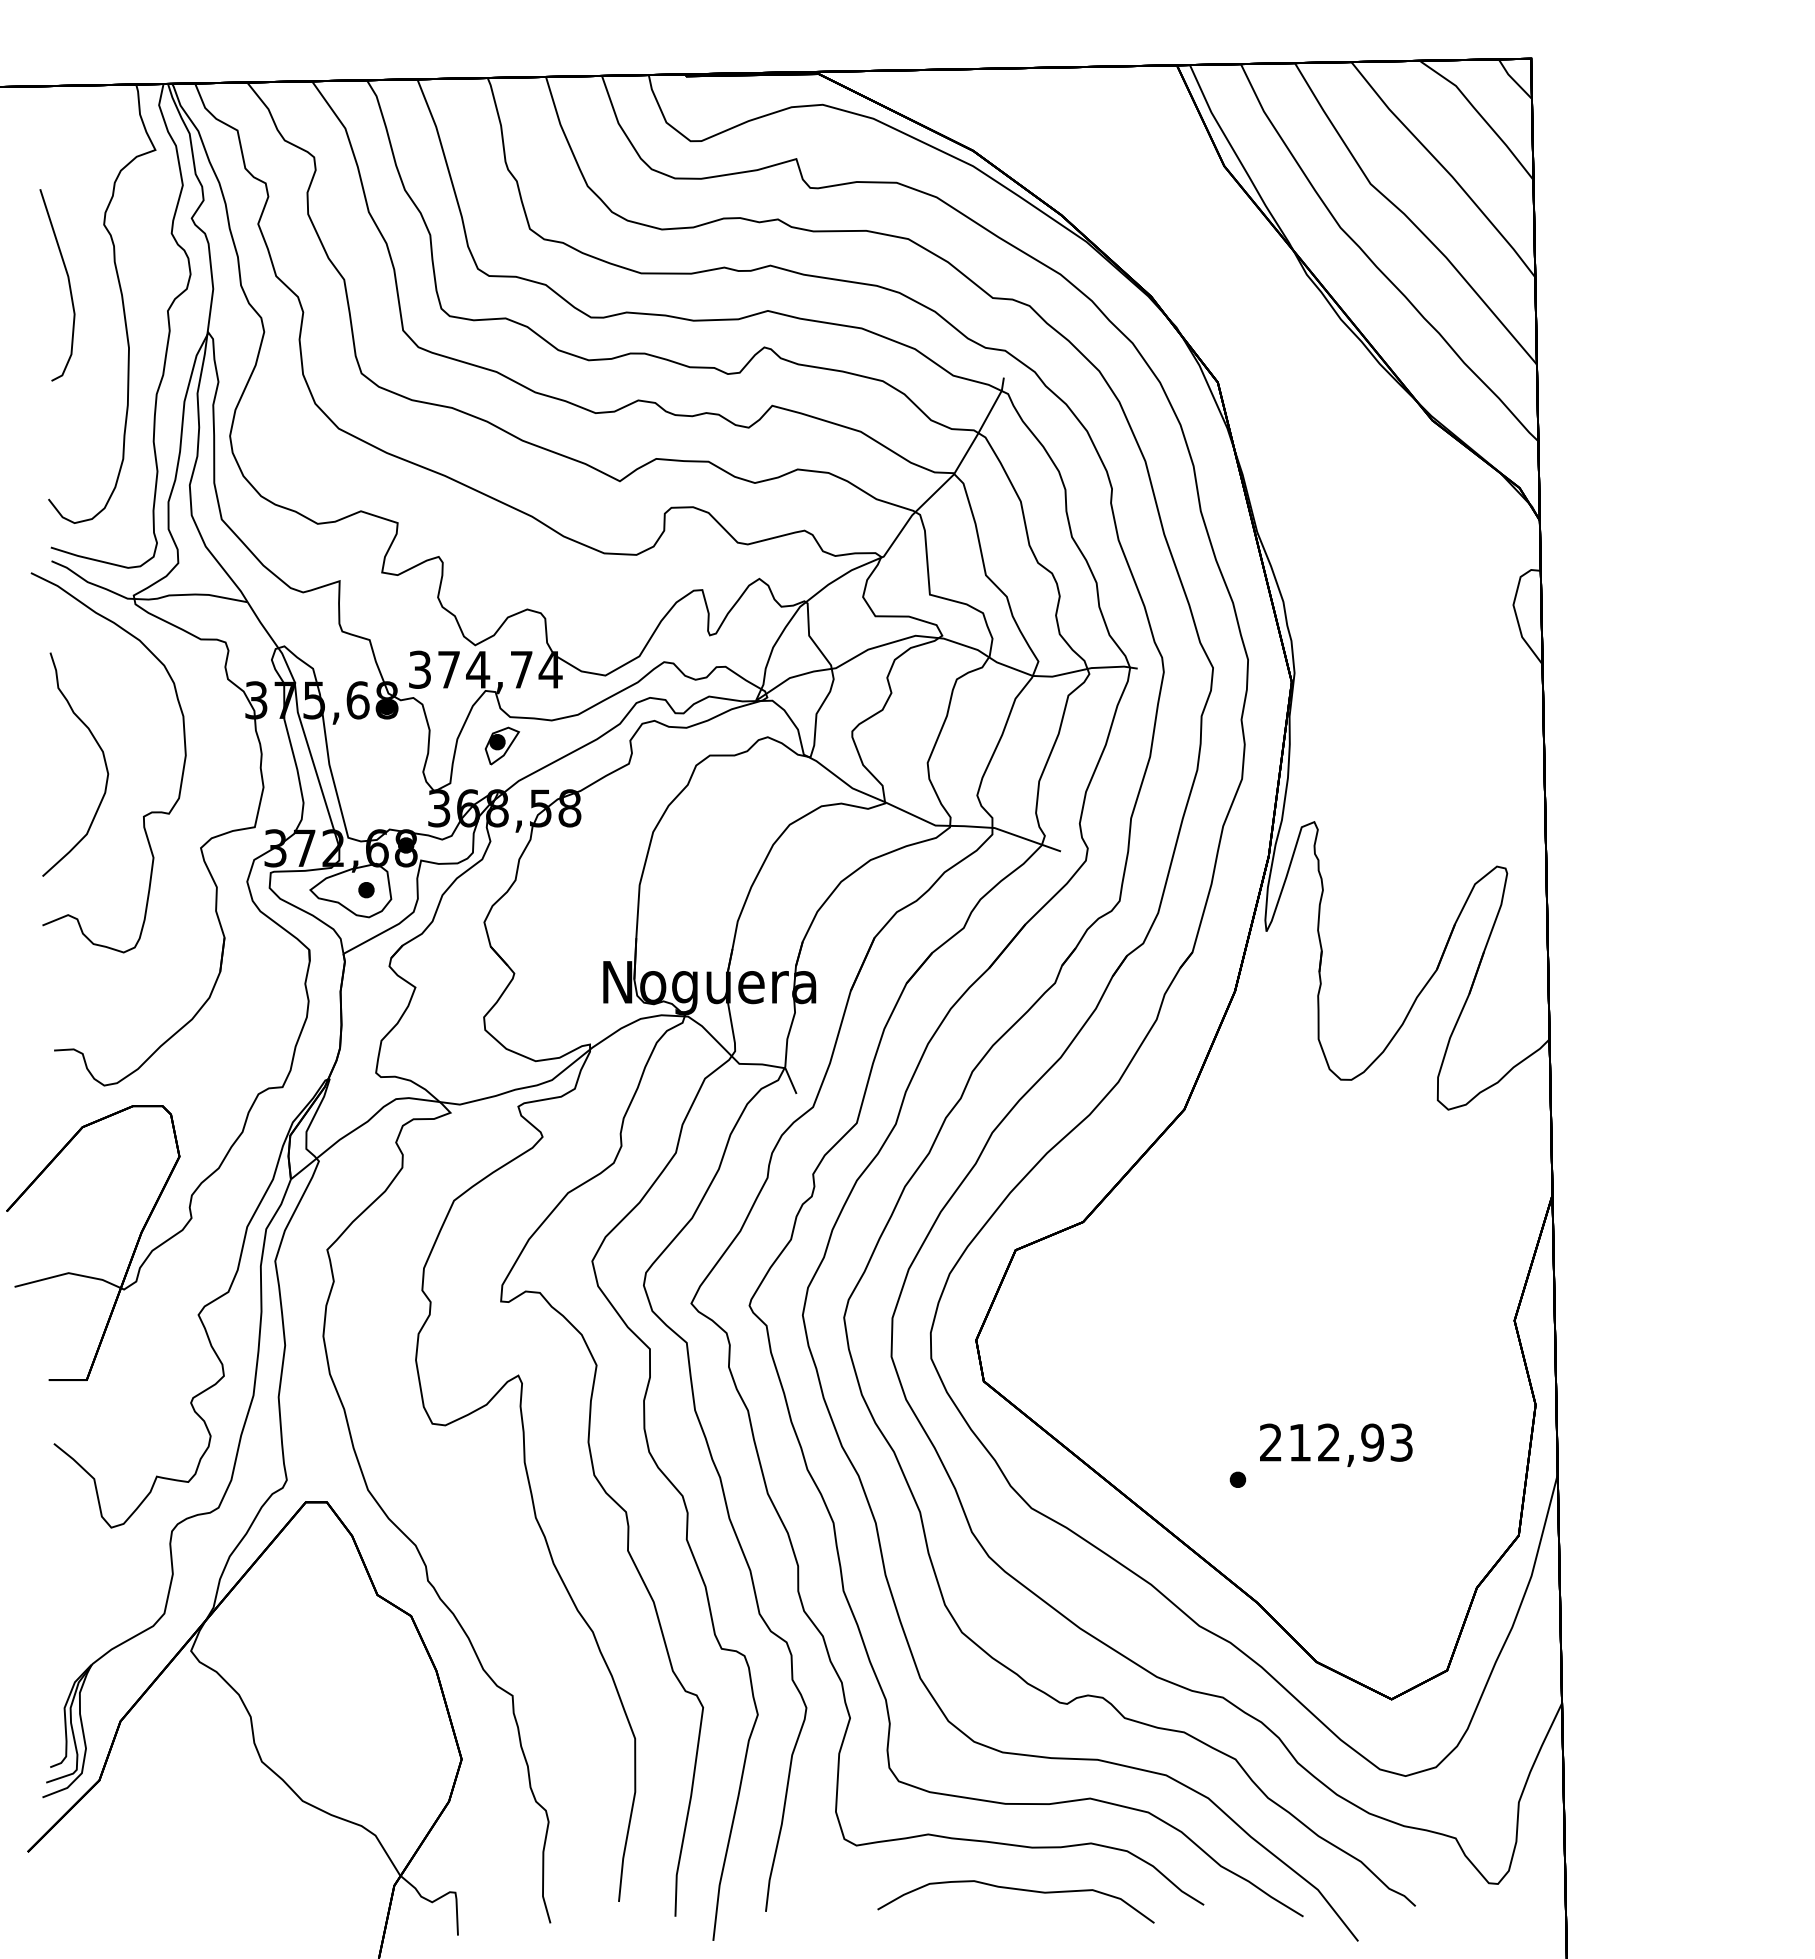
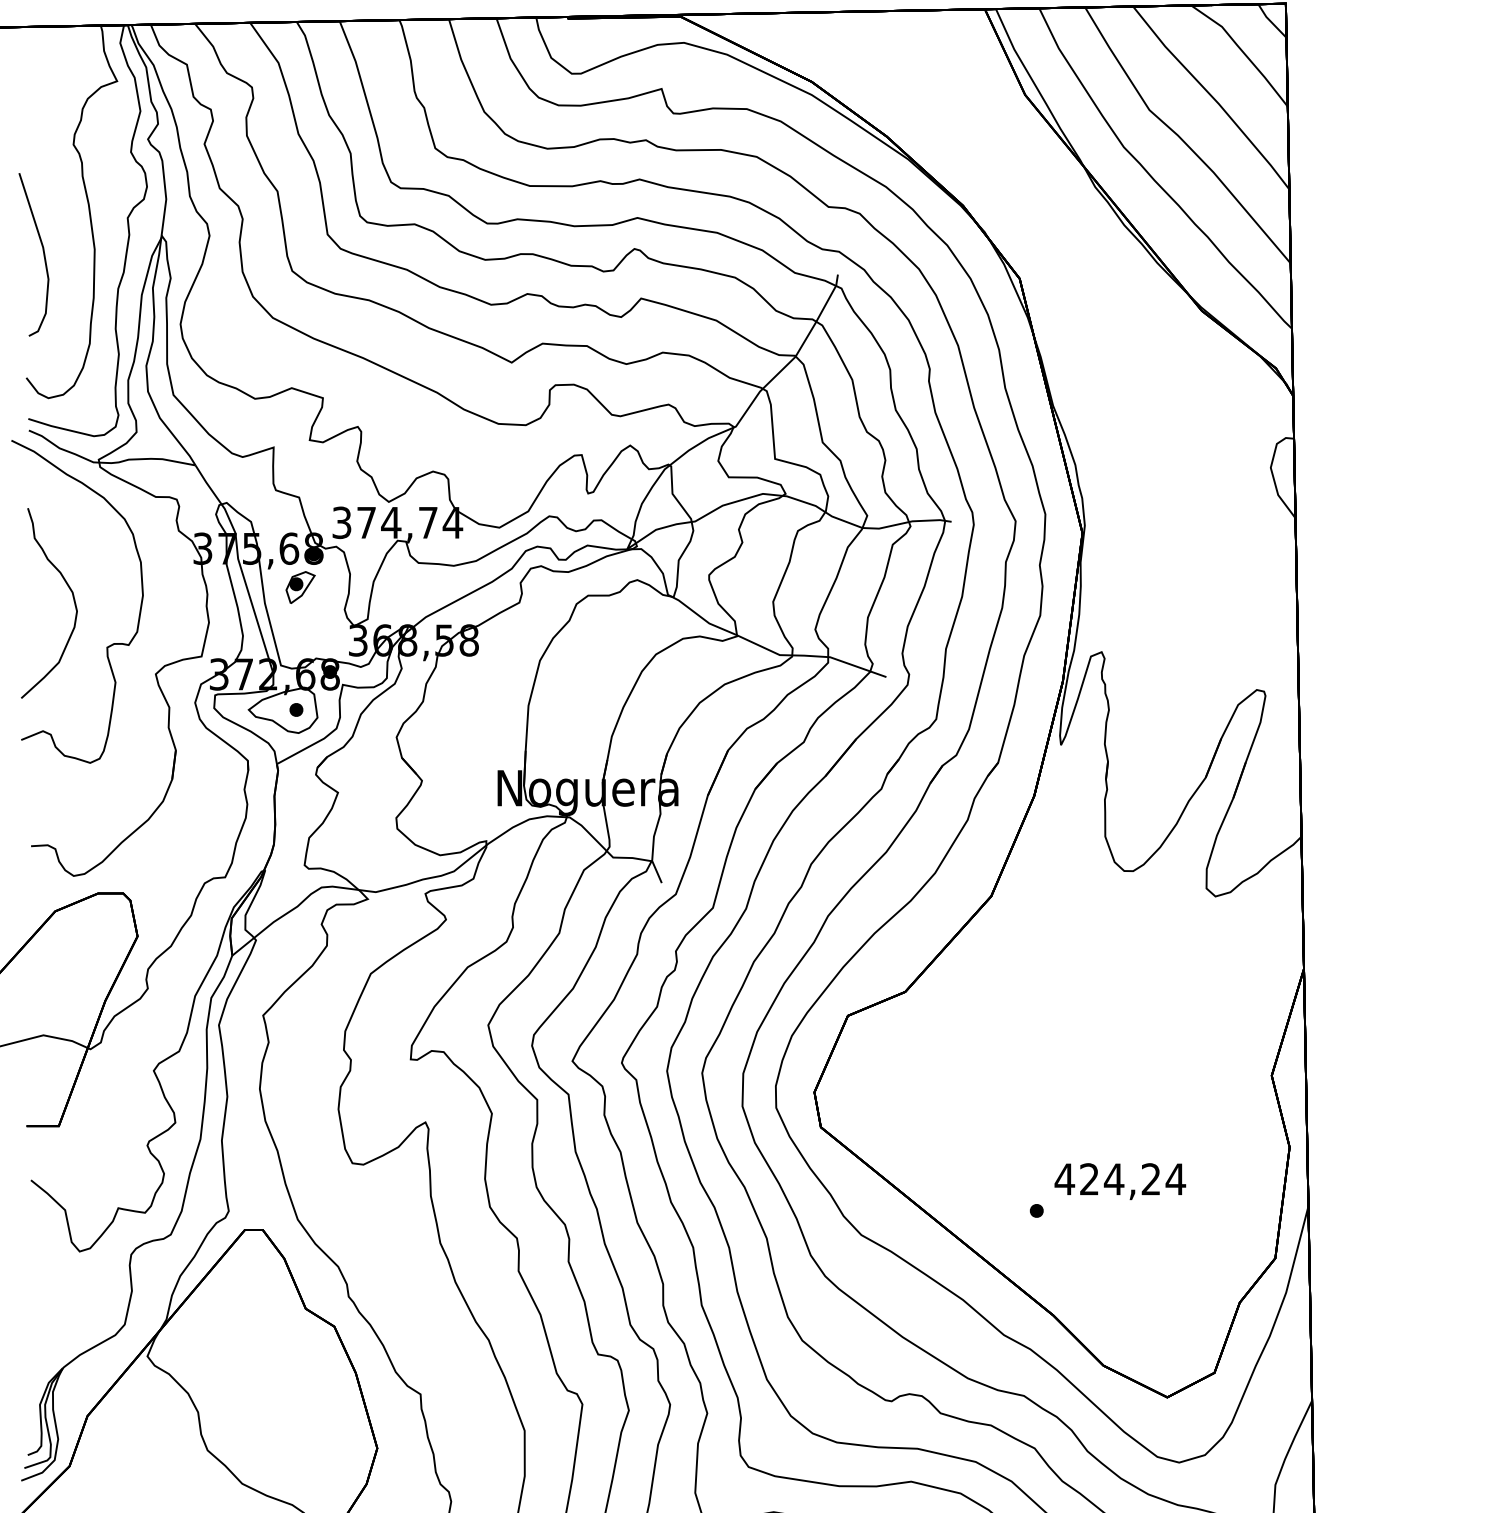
curve: (68, 285) -> (43, 254), moved
part: (502, 745) -> (300, 587), moved
text: (1335, 1442) -> (1119, 1179), 212,93 -> 424,24

